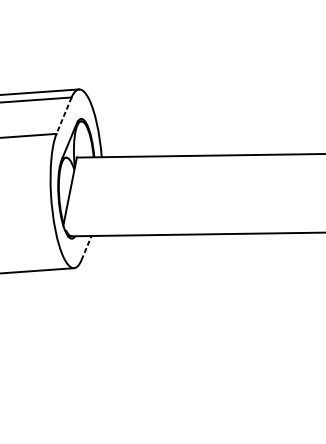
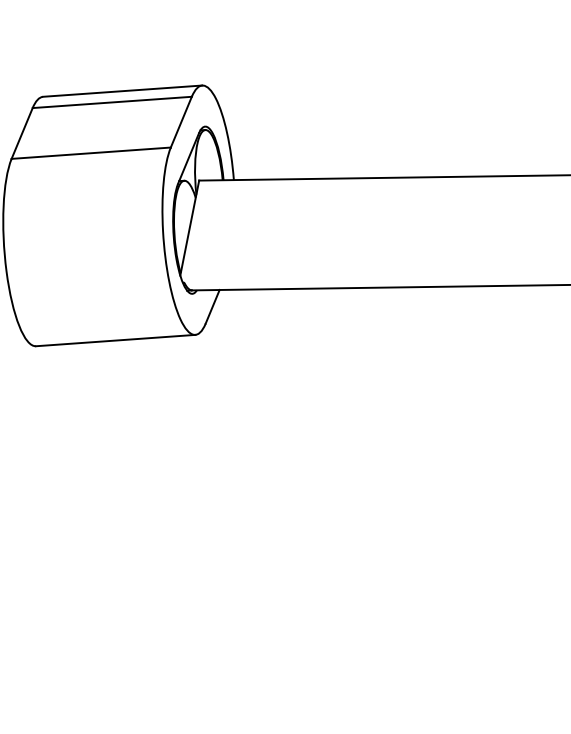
line: (64, 115) -> (181, 122), dashed -> solid
line: (86, 247) -> (212, 306), dashed -> solid

